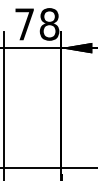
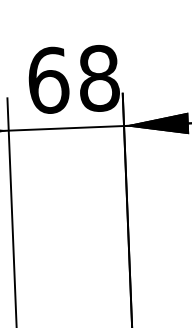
text: (24, 24) -> (48, 80), 78 -> 68

